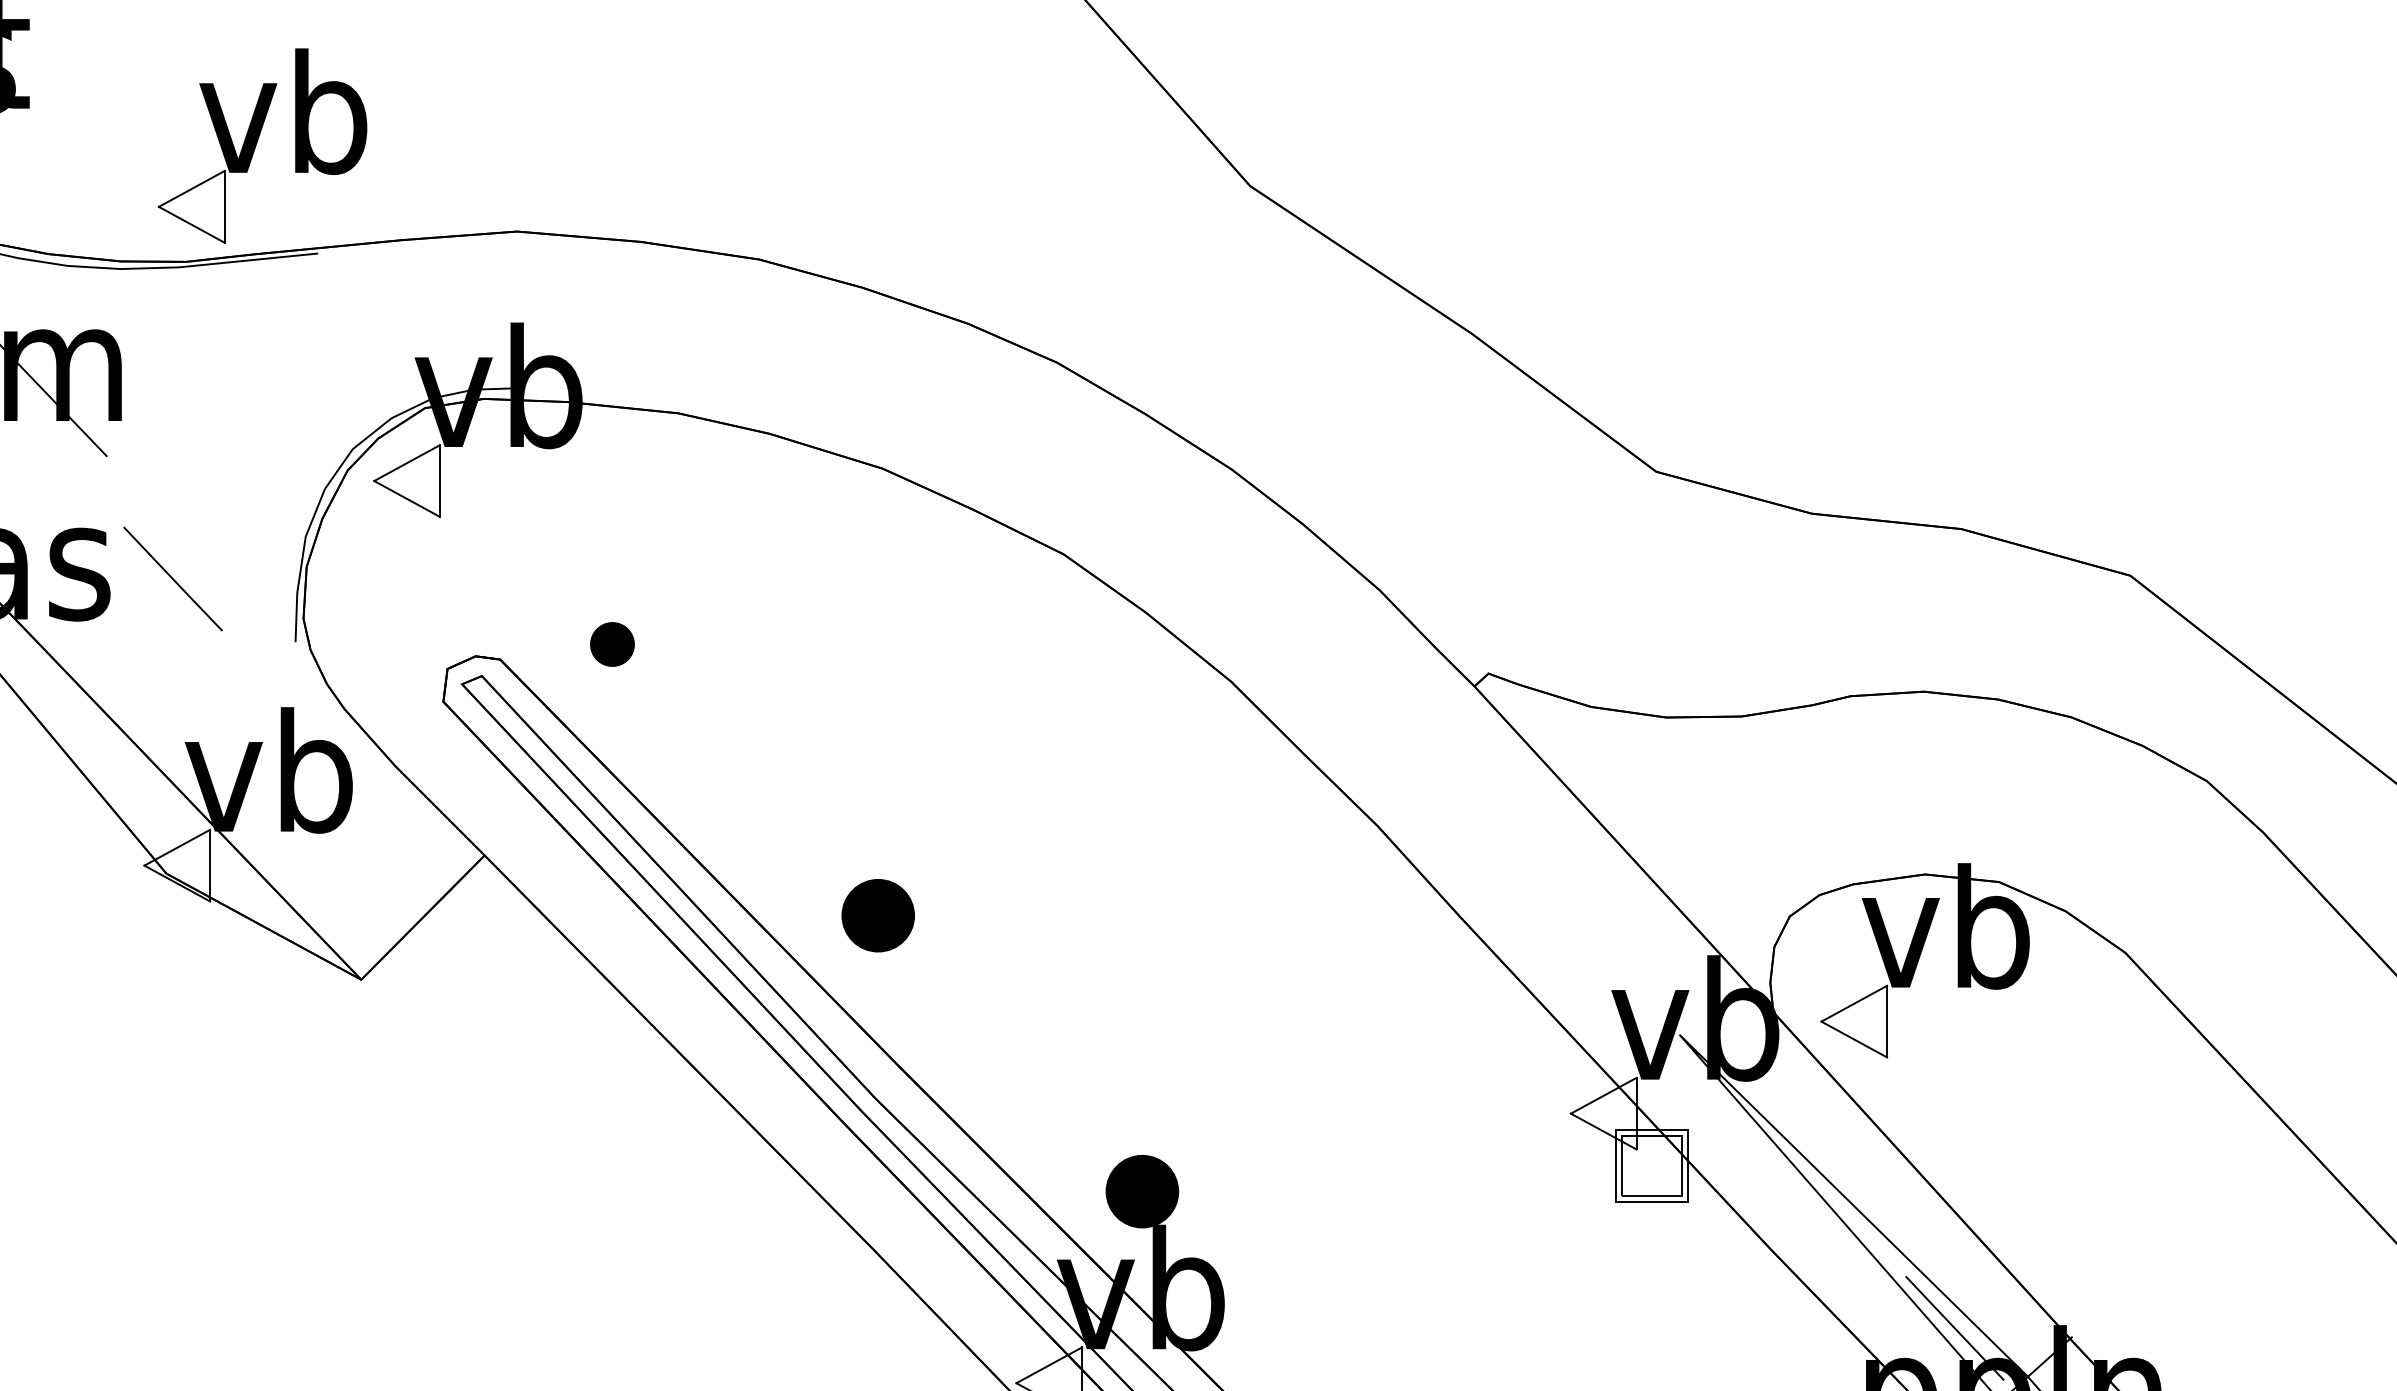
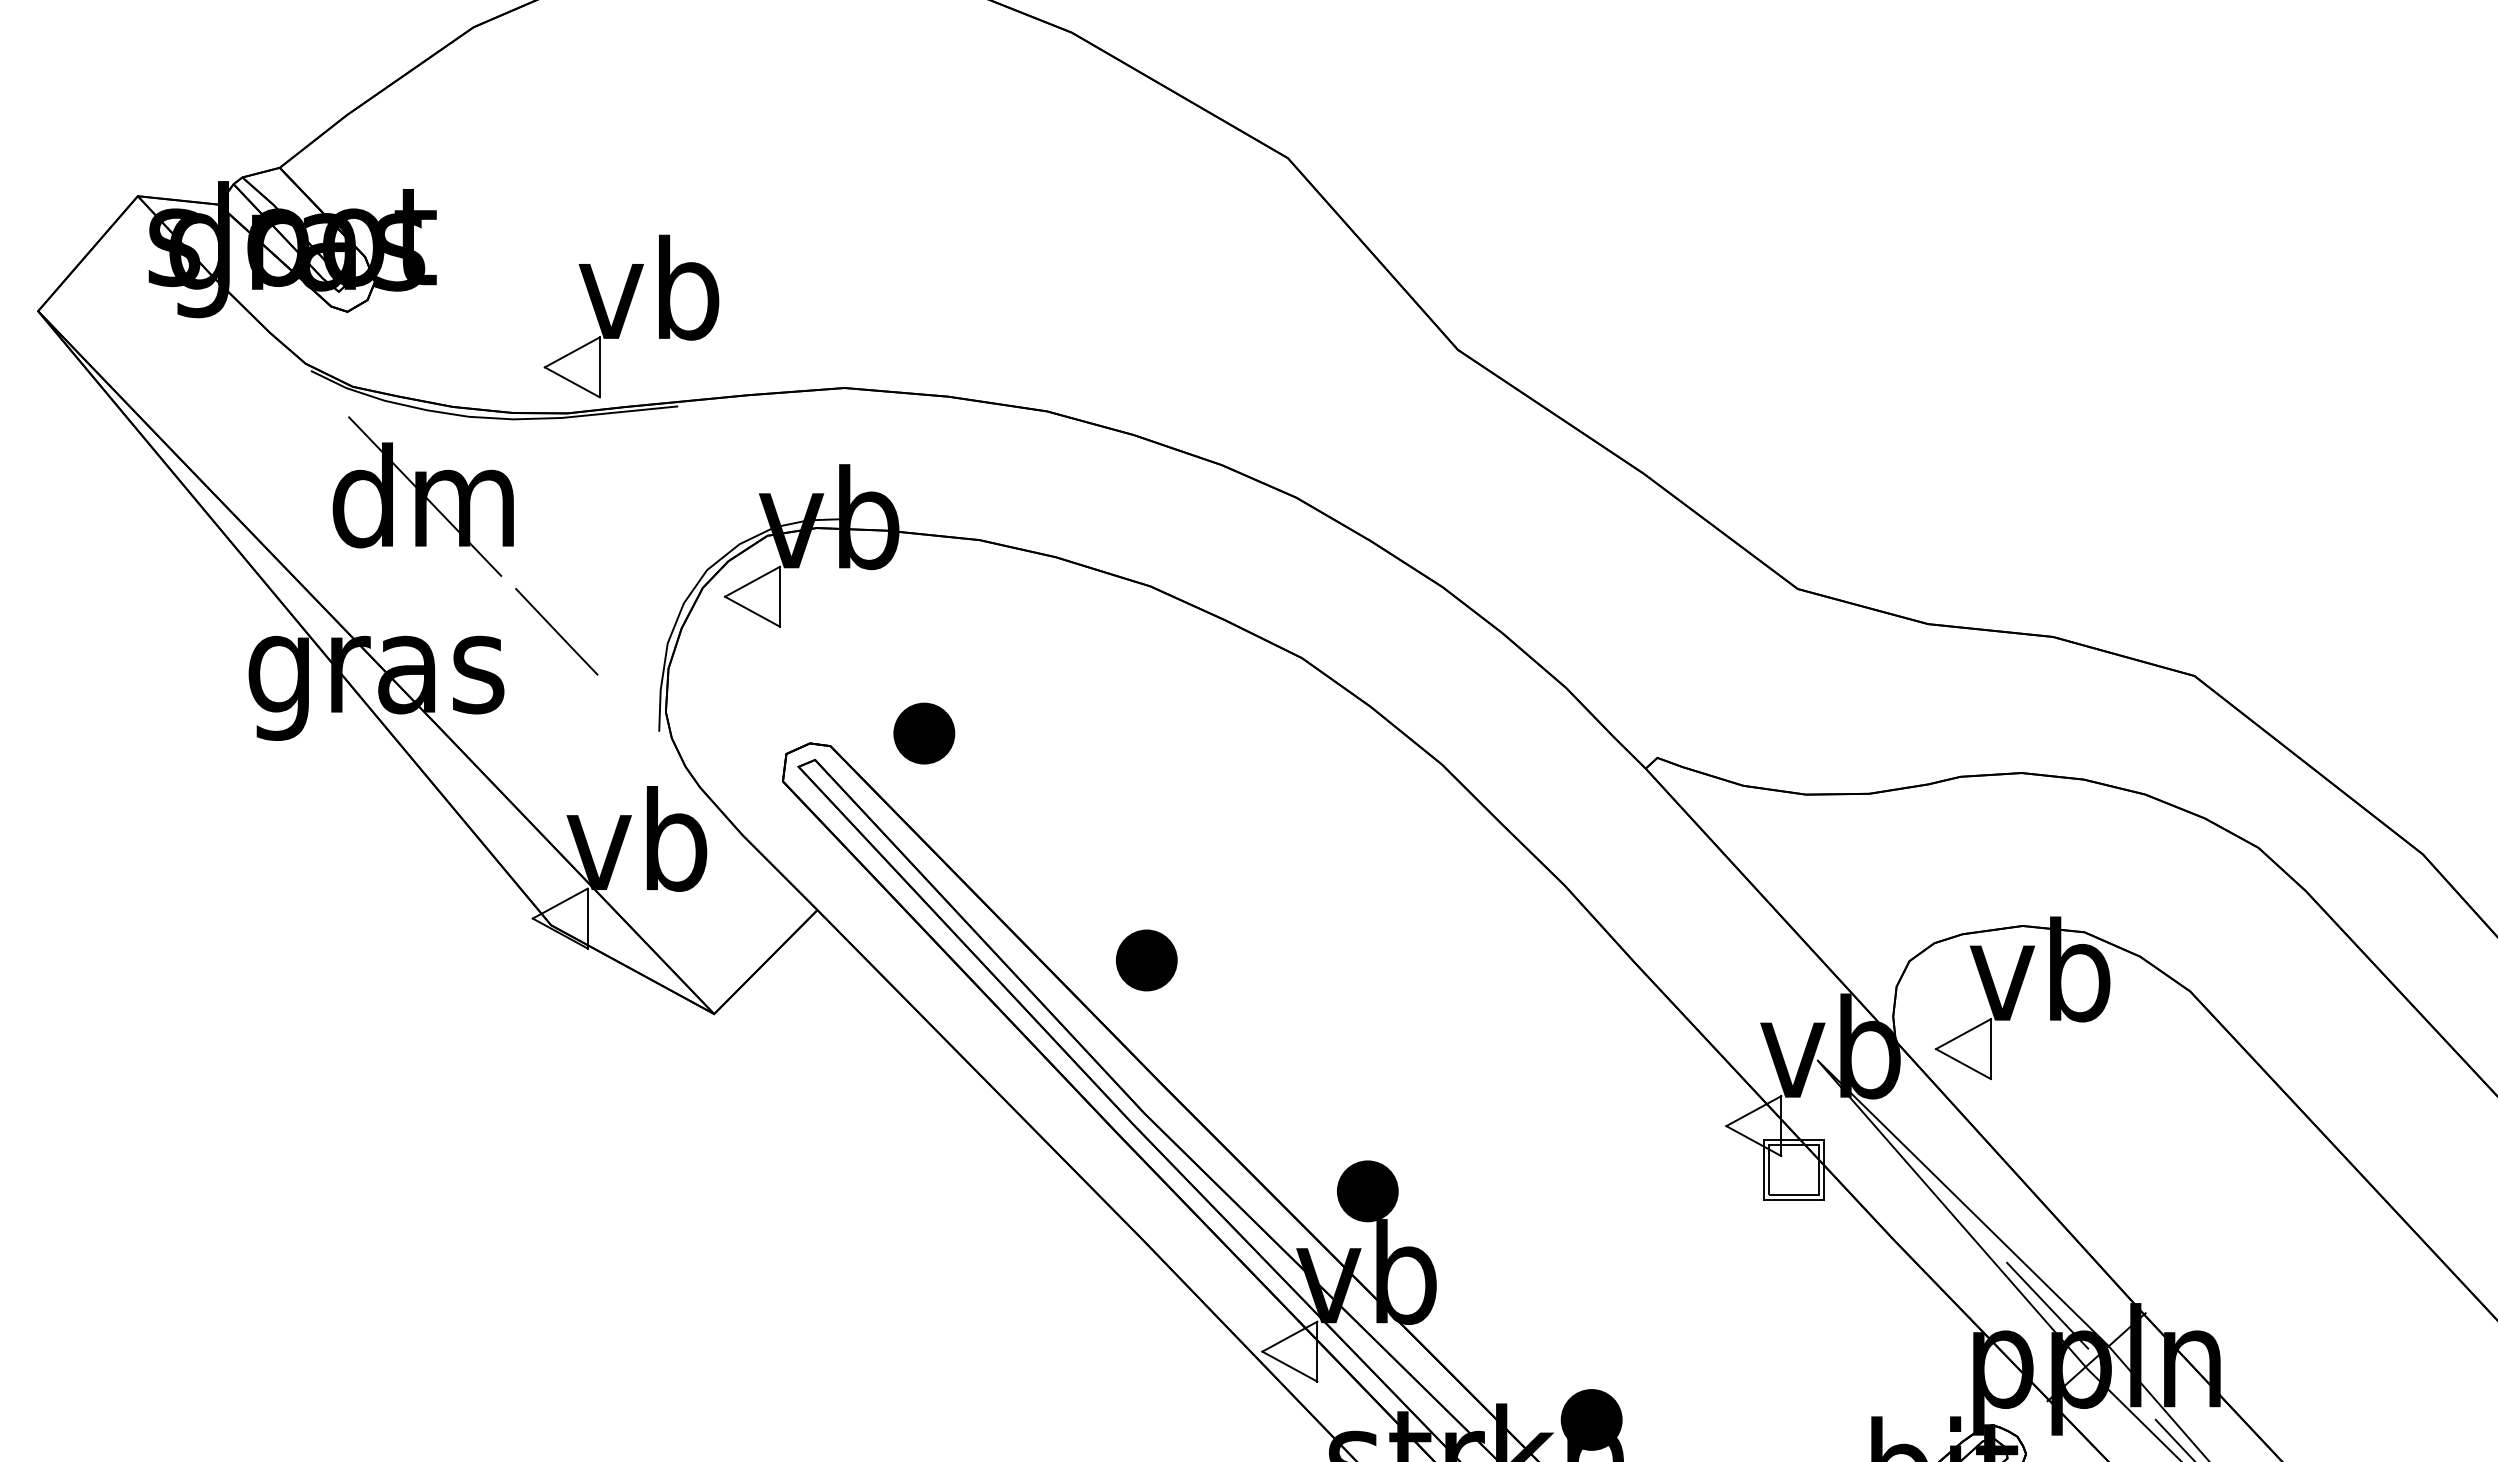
line: (172, 578) -> (556, 631), moved
part: (612, 644) -> (924, 733), size x1.67

